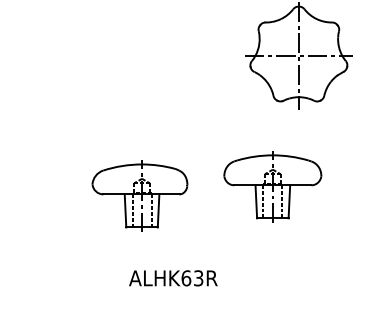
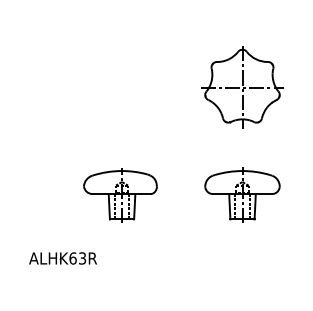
part: (272, 185) -> (242, 194), moved
part: (172, 278) -> (62, 258), moved

